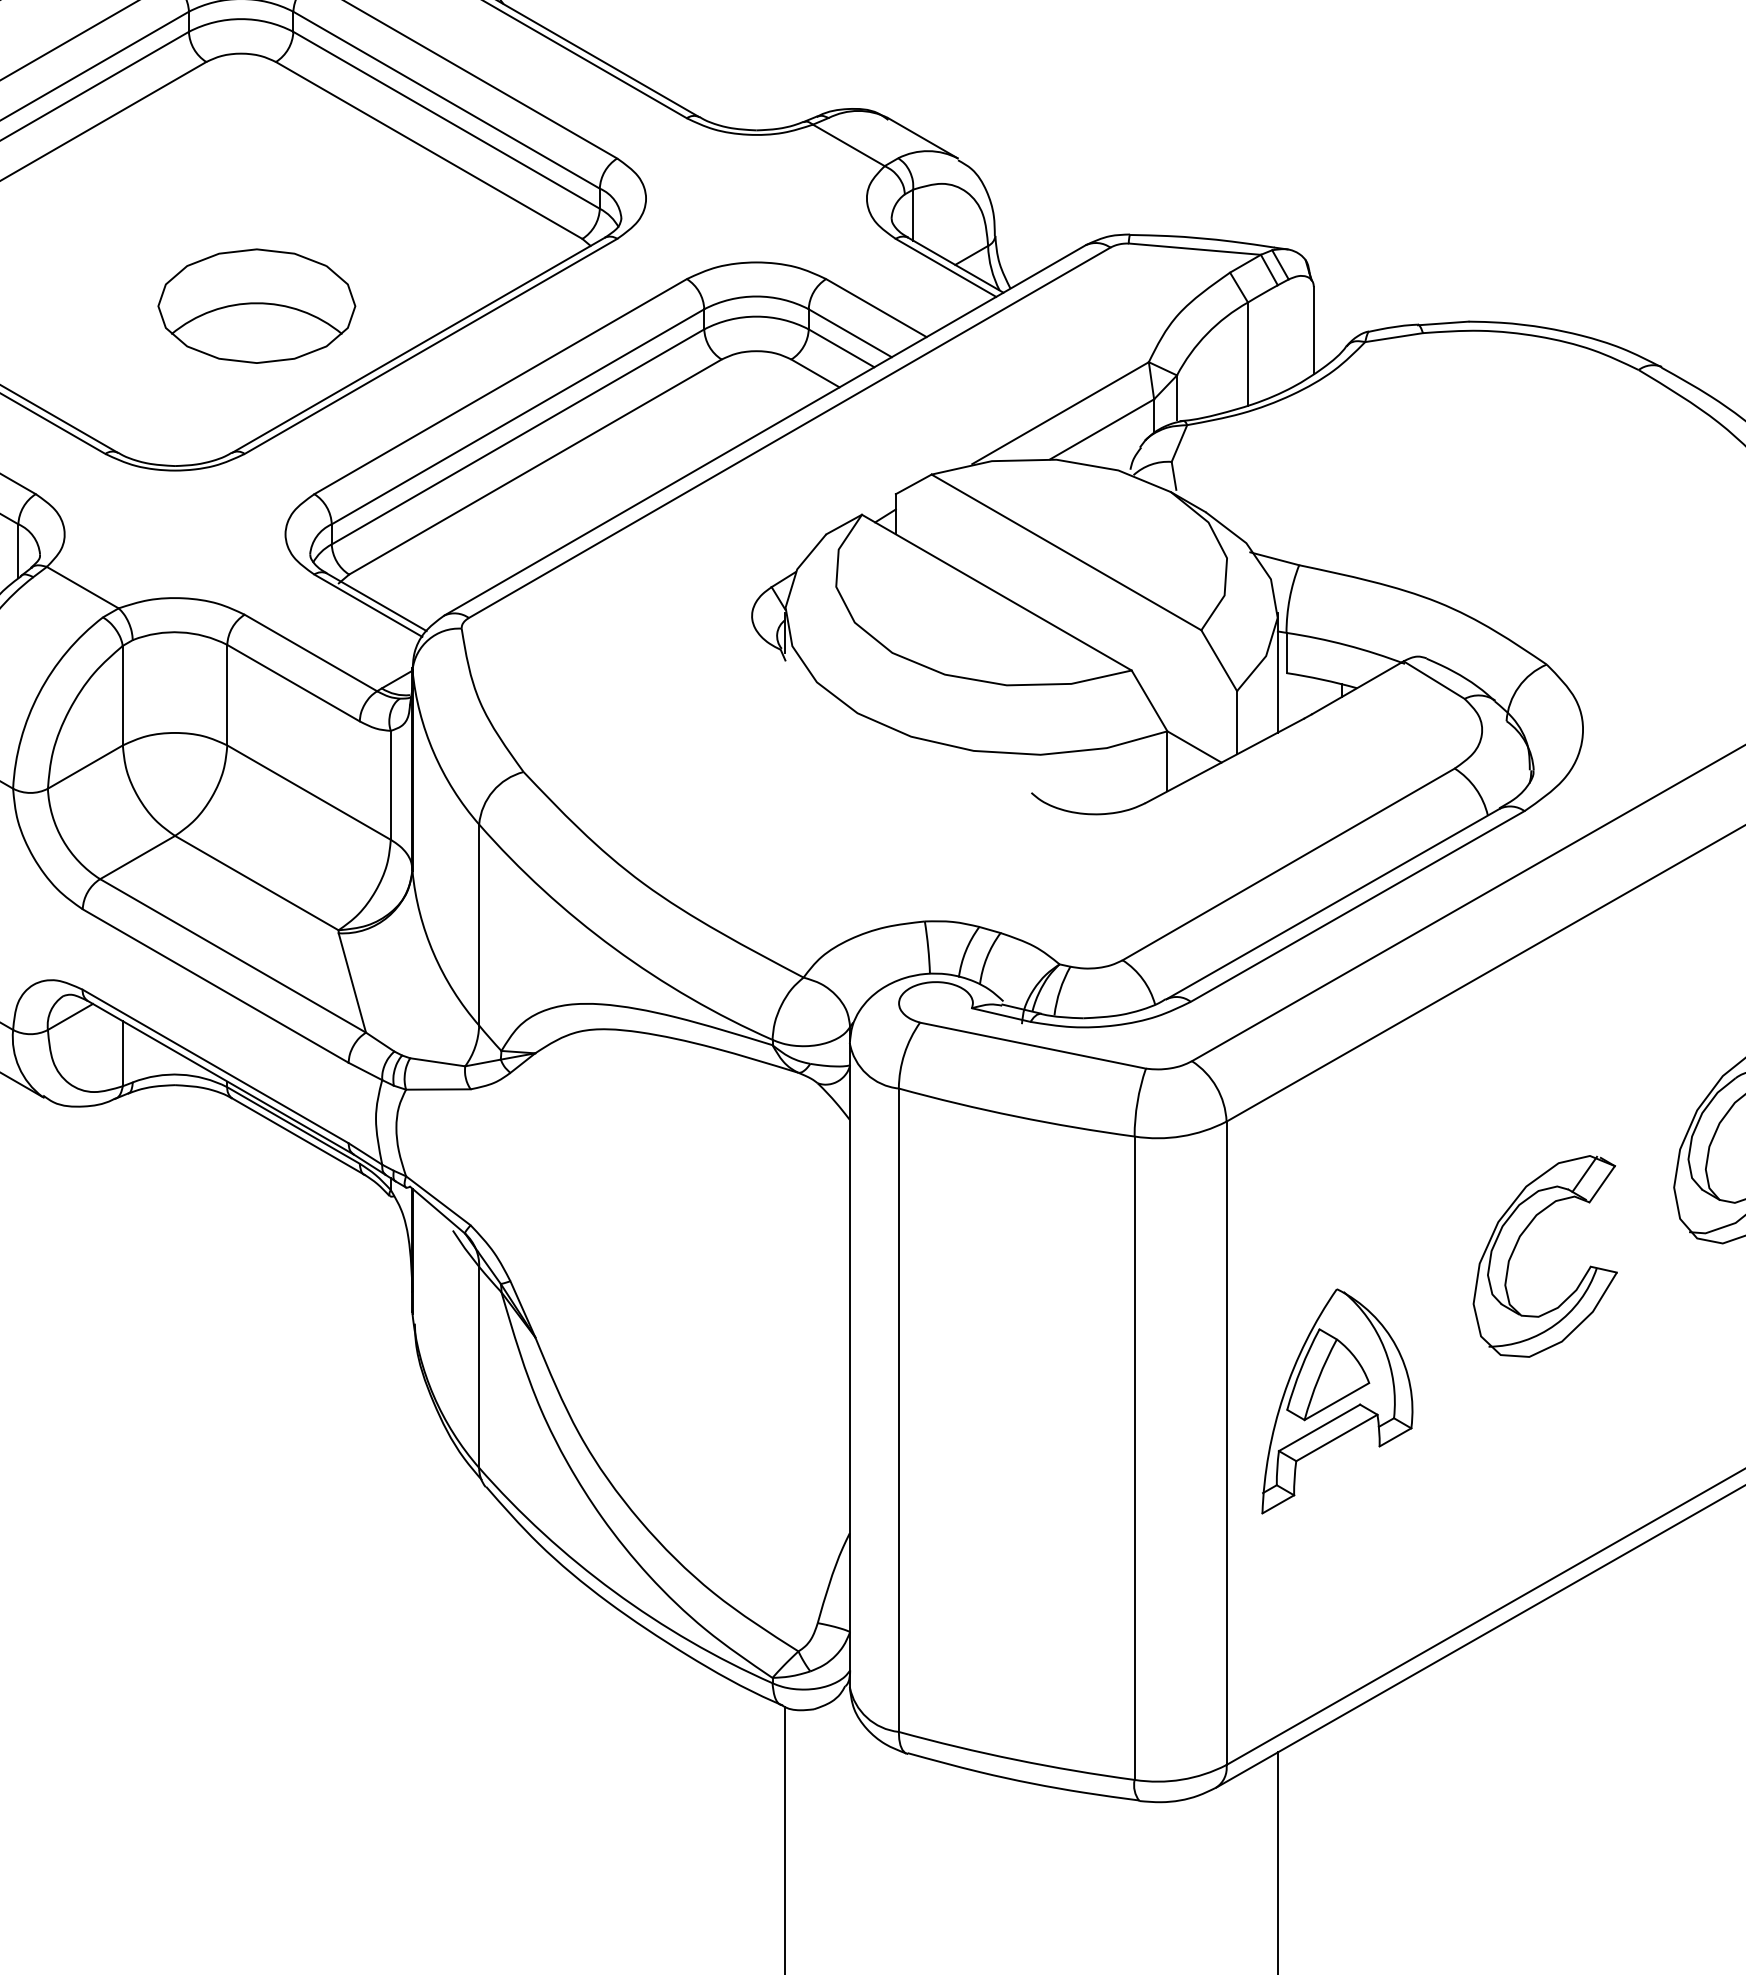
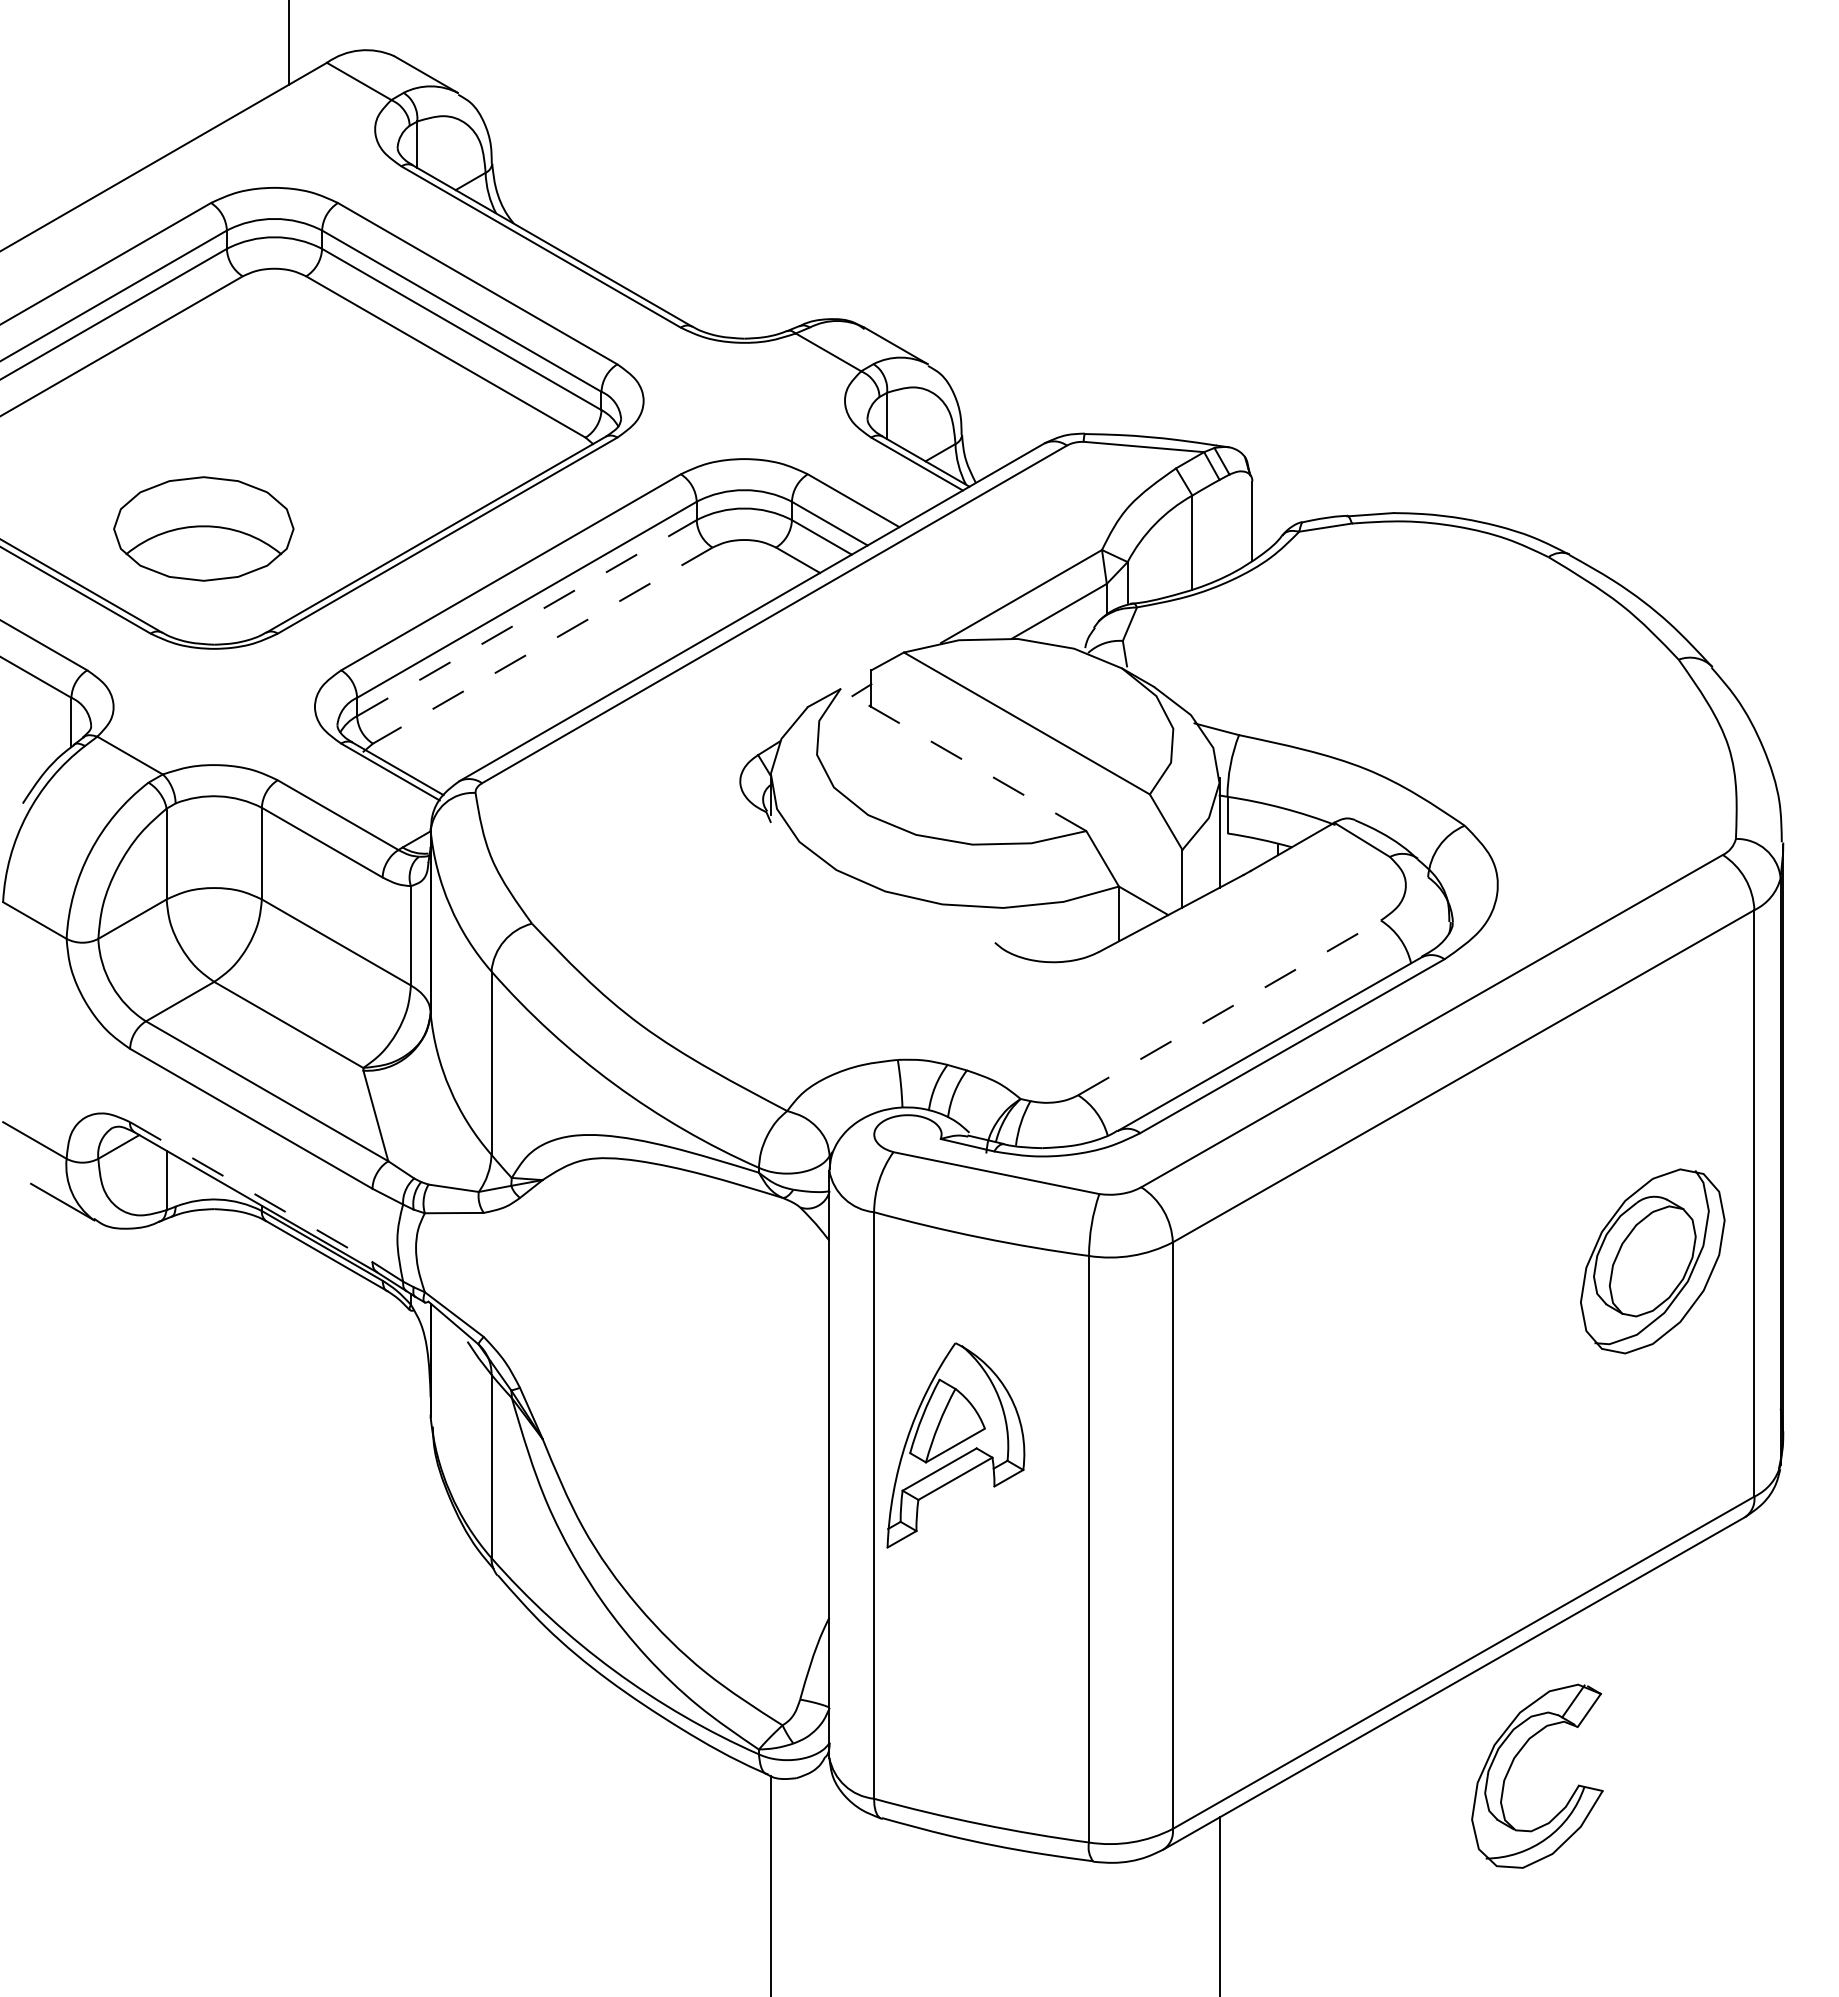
part: (256, 305) -> (203, 528), moved
line: (518, 436) -> (527, 617), solid -> dashed
line: (535, 466) -> (542, 645), solid -> dashed
line: (996, 593) -> (963, 760), solid -> dashed
line: (1288, 863) -> (1229, 1007), solid -> dashed
line: (215, 1066) -> (251, 1192), solid -> dashed
part: (1516, 1246) -> (1511, 1767), moved
part: (1336, 1401) -> (955, 1445), moved

